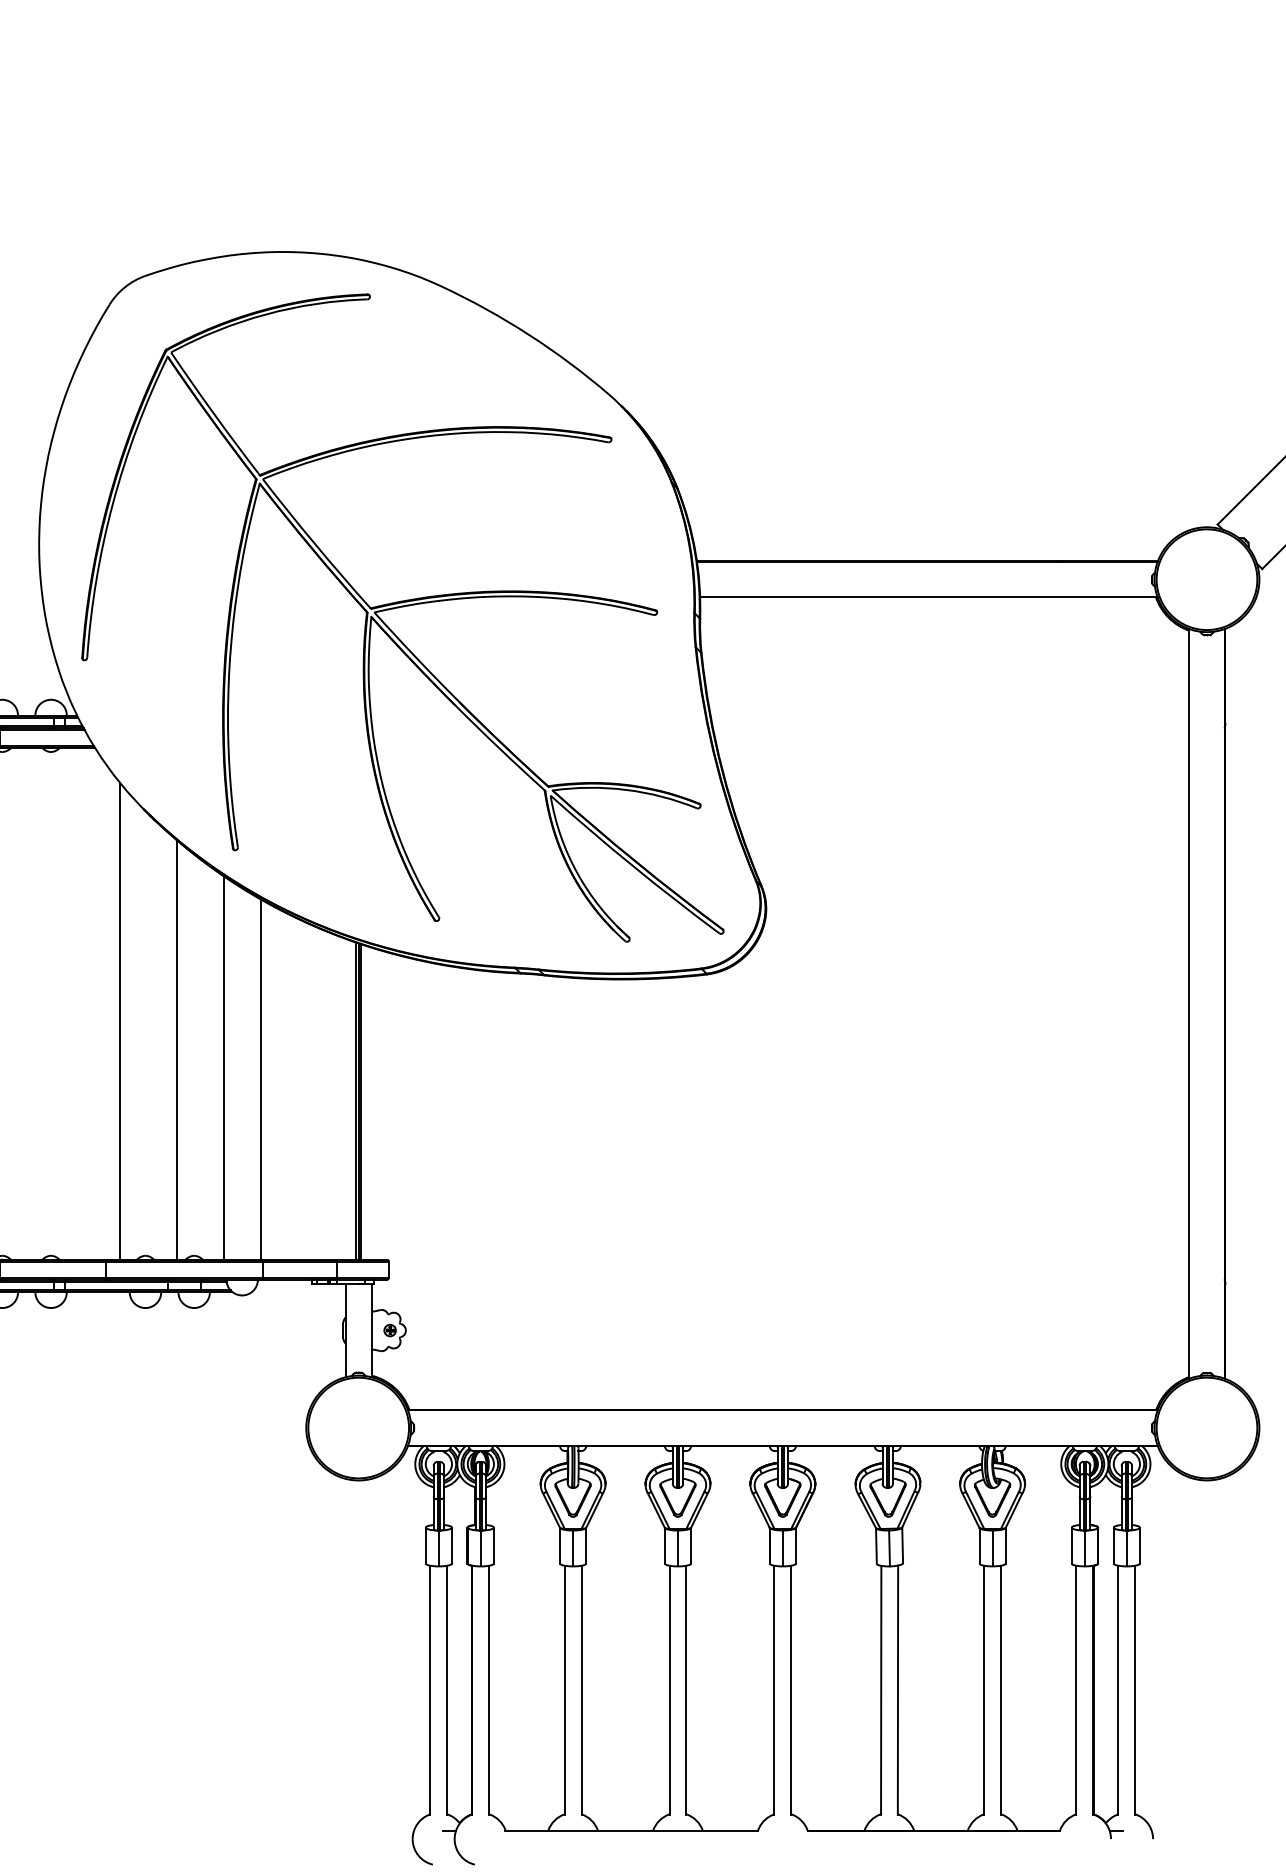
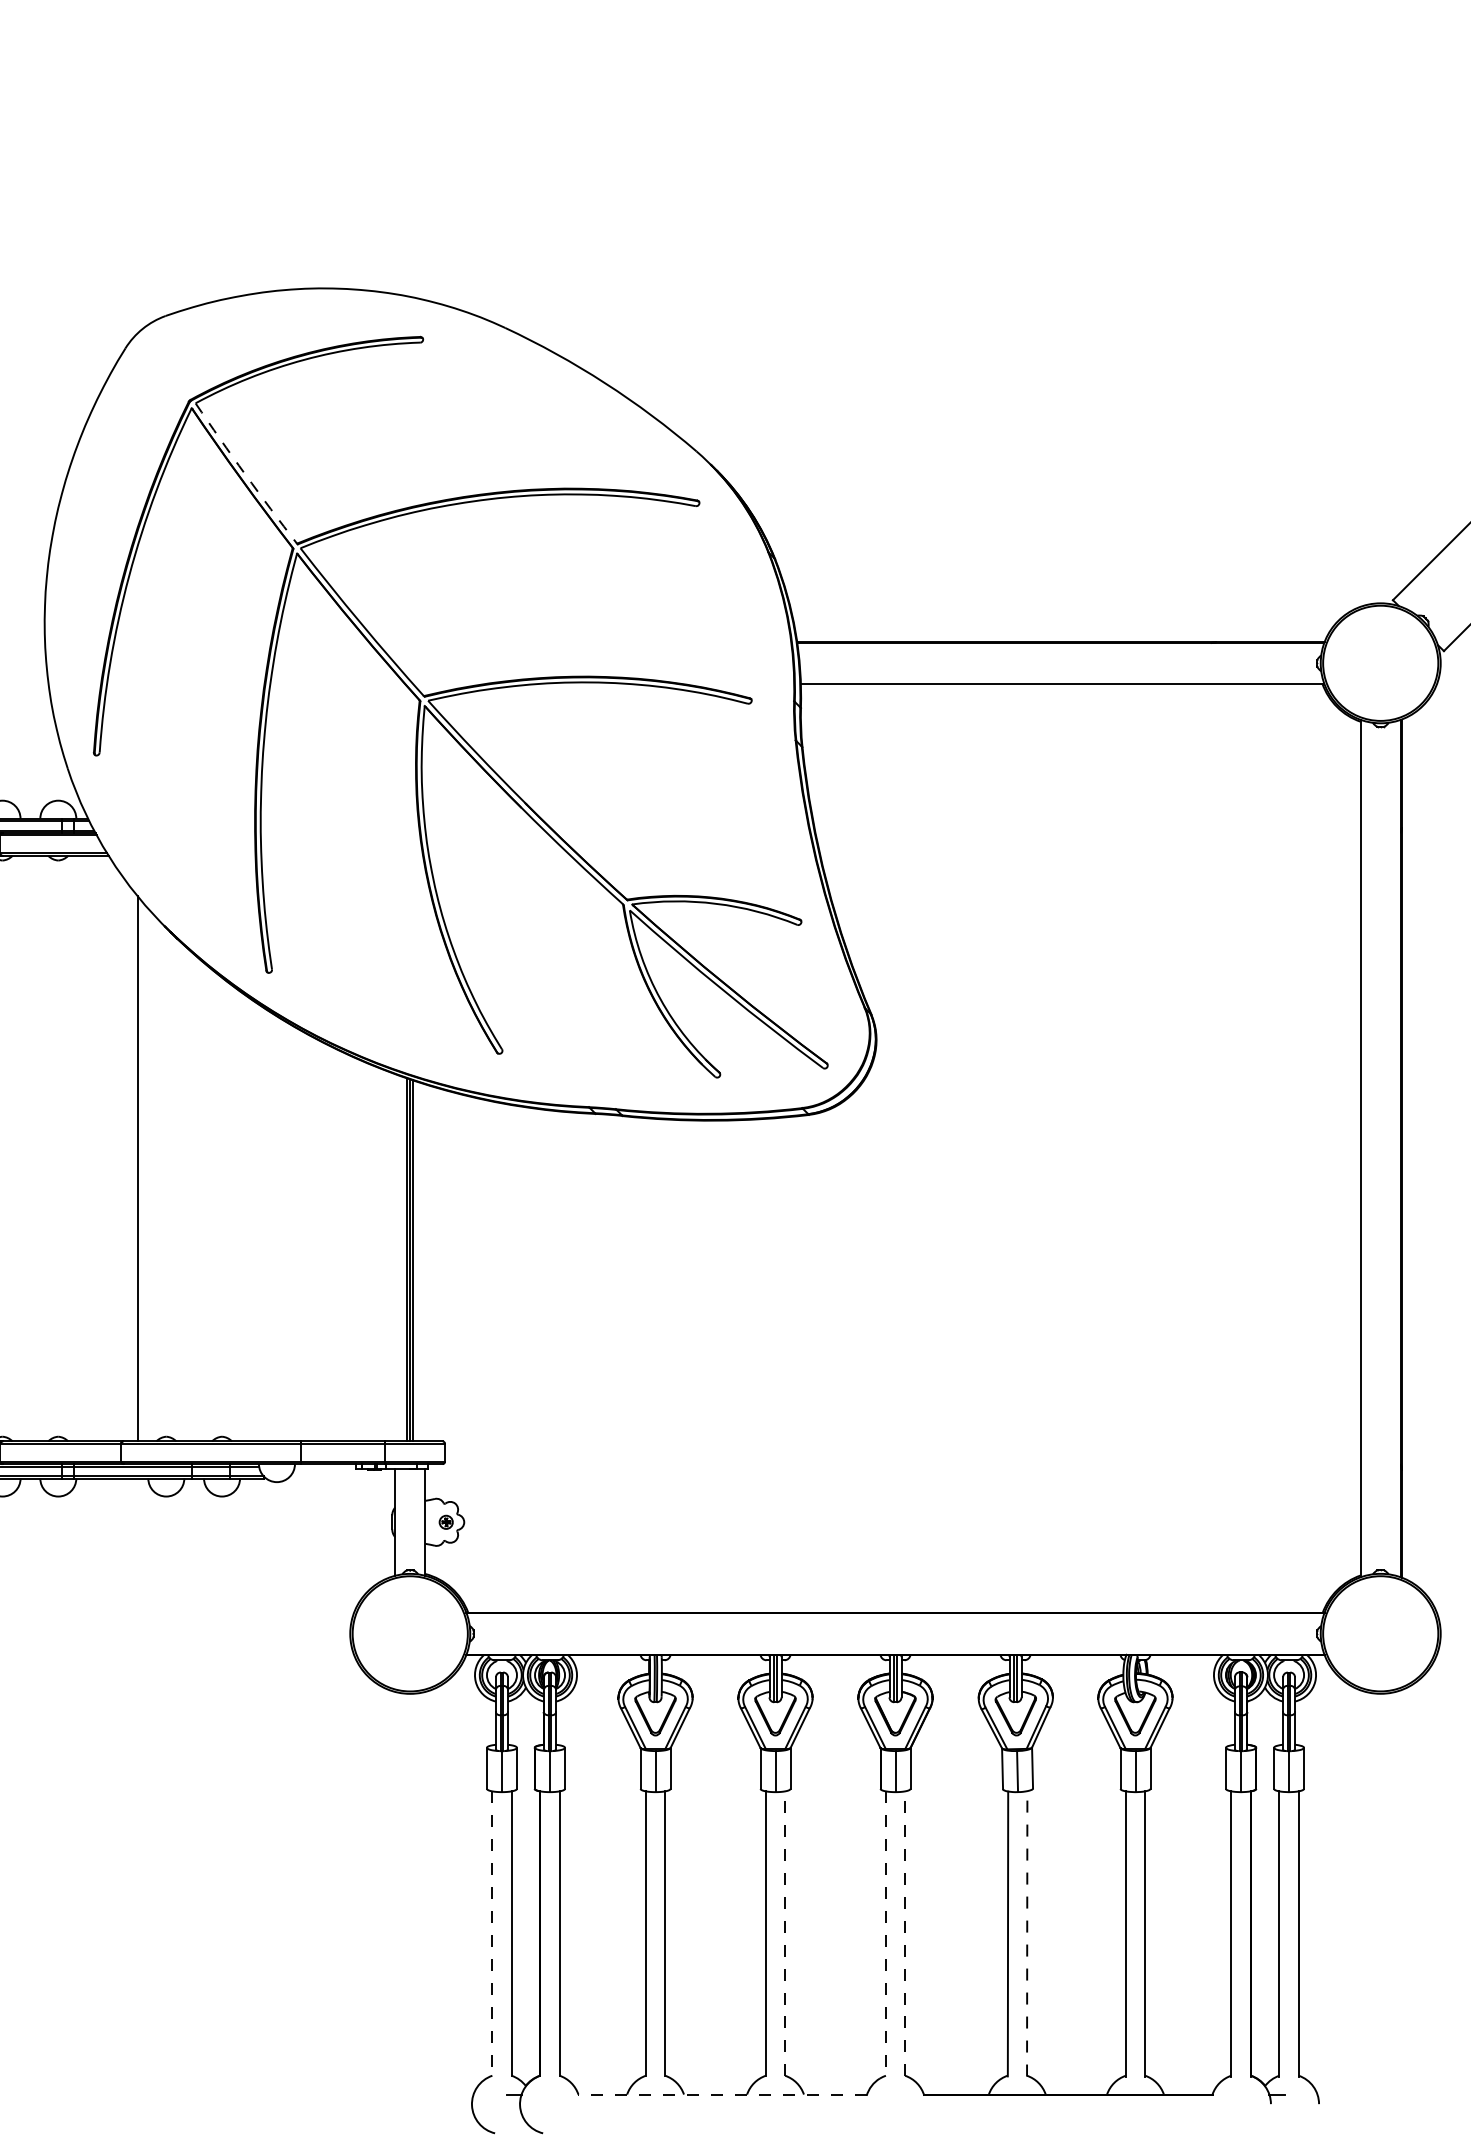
arc: (214, 414) -> (245, 474), solid -> dashed
line: (177, 1050) -> (202, 1201), removed
line: (223, 1067) -> (255, 1221), removed
line: (260, 1079) -> (297, 1235), removed
line: (430, 1689) -> (492, 1933), solid -> dashed
line: (686, 1689) -> (785, 1933), solid -> dashed
line: (774, 1689) -> (885, 1933), solid -> dashed
line: (791, 1689) -> (905, 1933), solid -> dashed
line: (898, 1689) -> (1027, 1933), solid -> dashed
line: (631, 1830) -> (722, 2094), solid -> dashed

